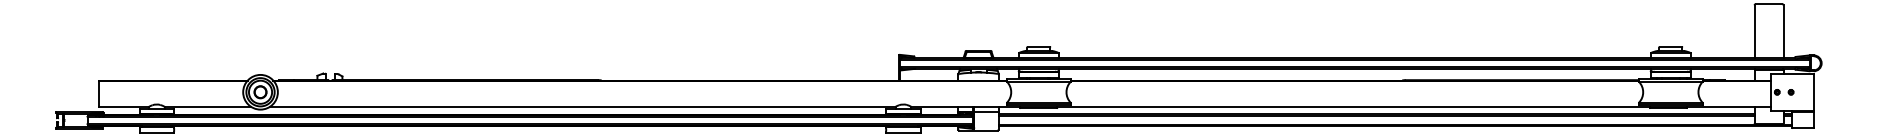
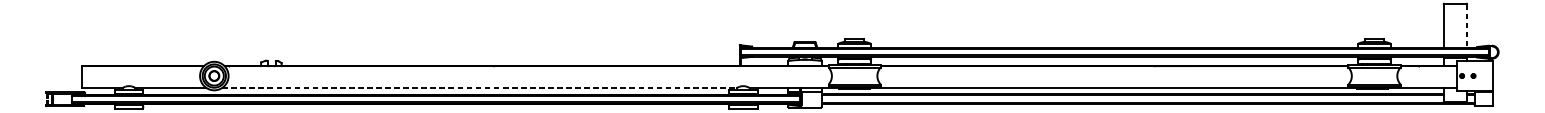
line: (1783, 32) -> (1467, 26), solid -> dashed
line: (582, 106) -> (479, 87), solid -> dashed

